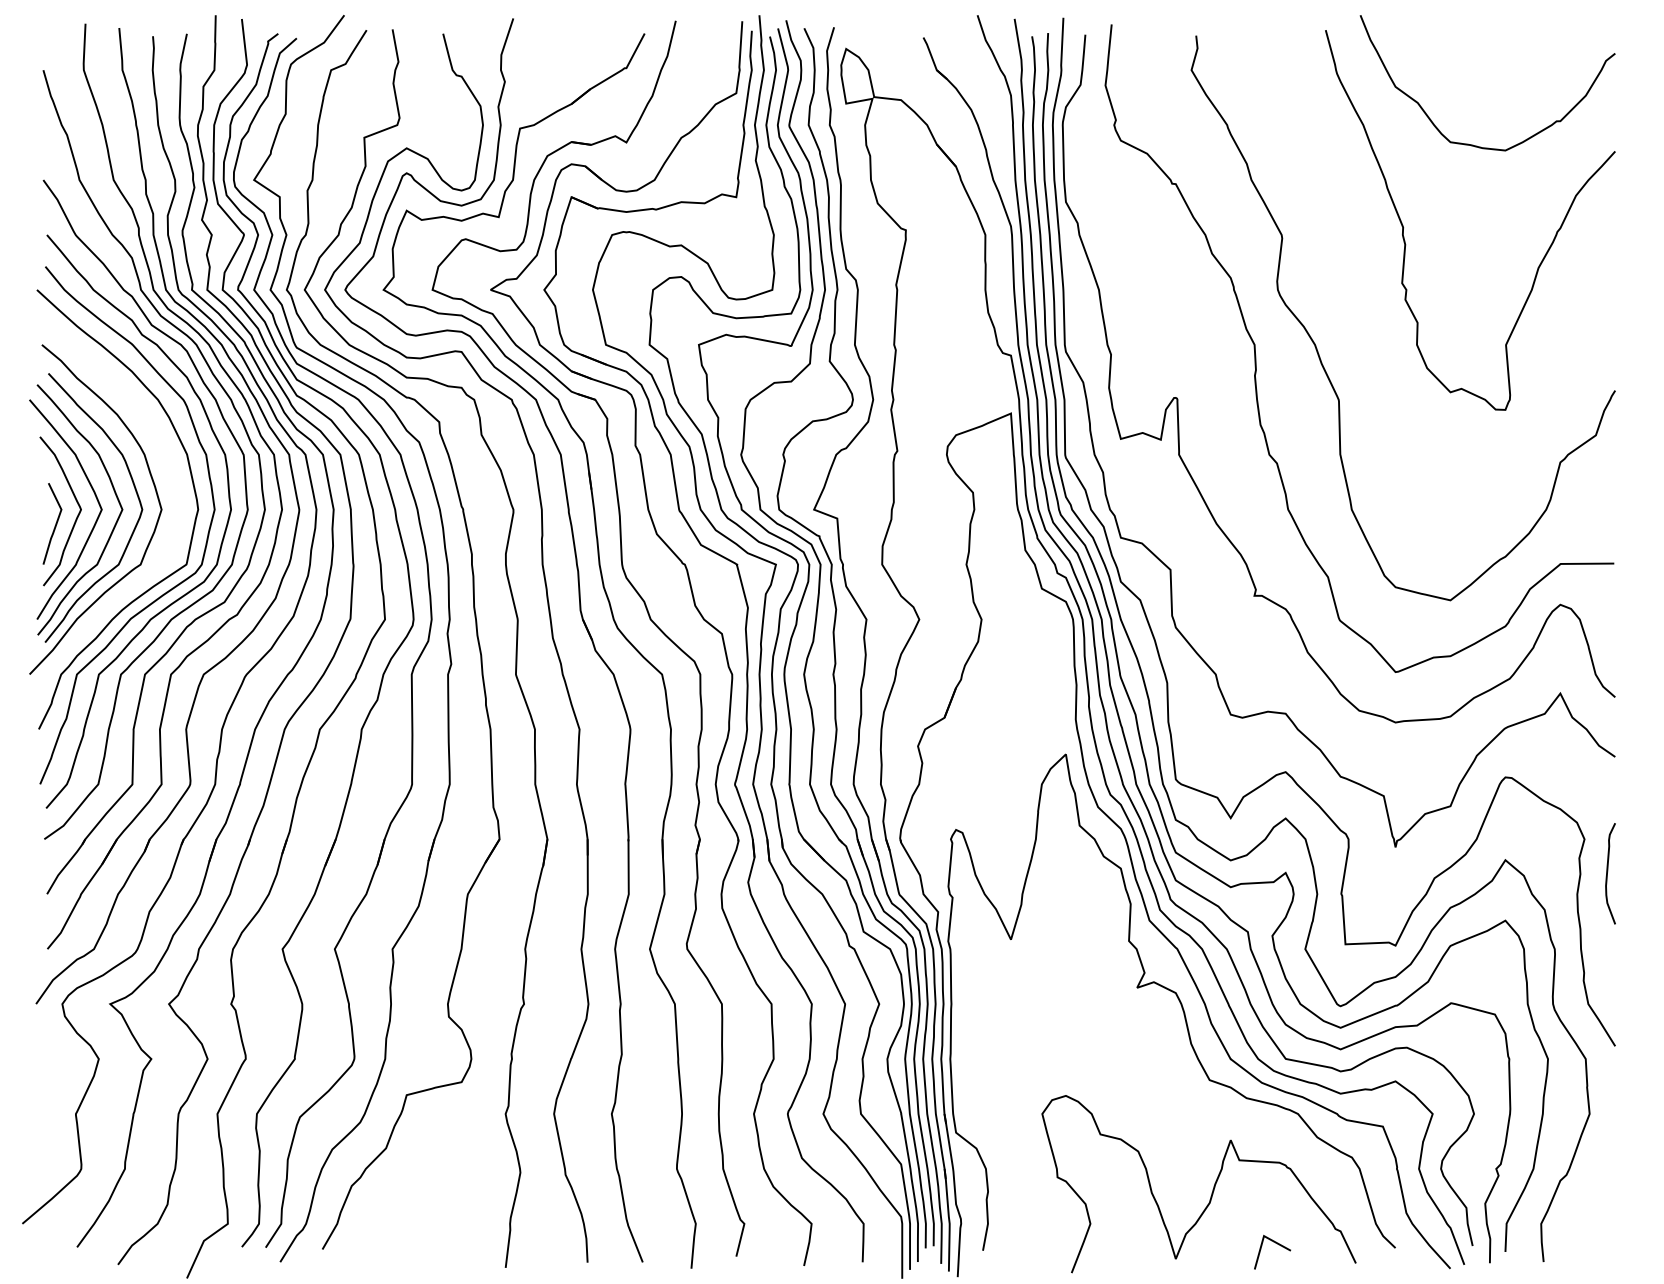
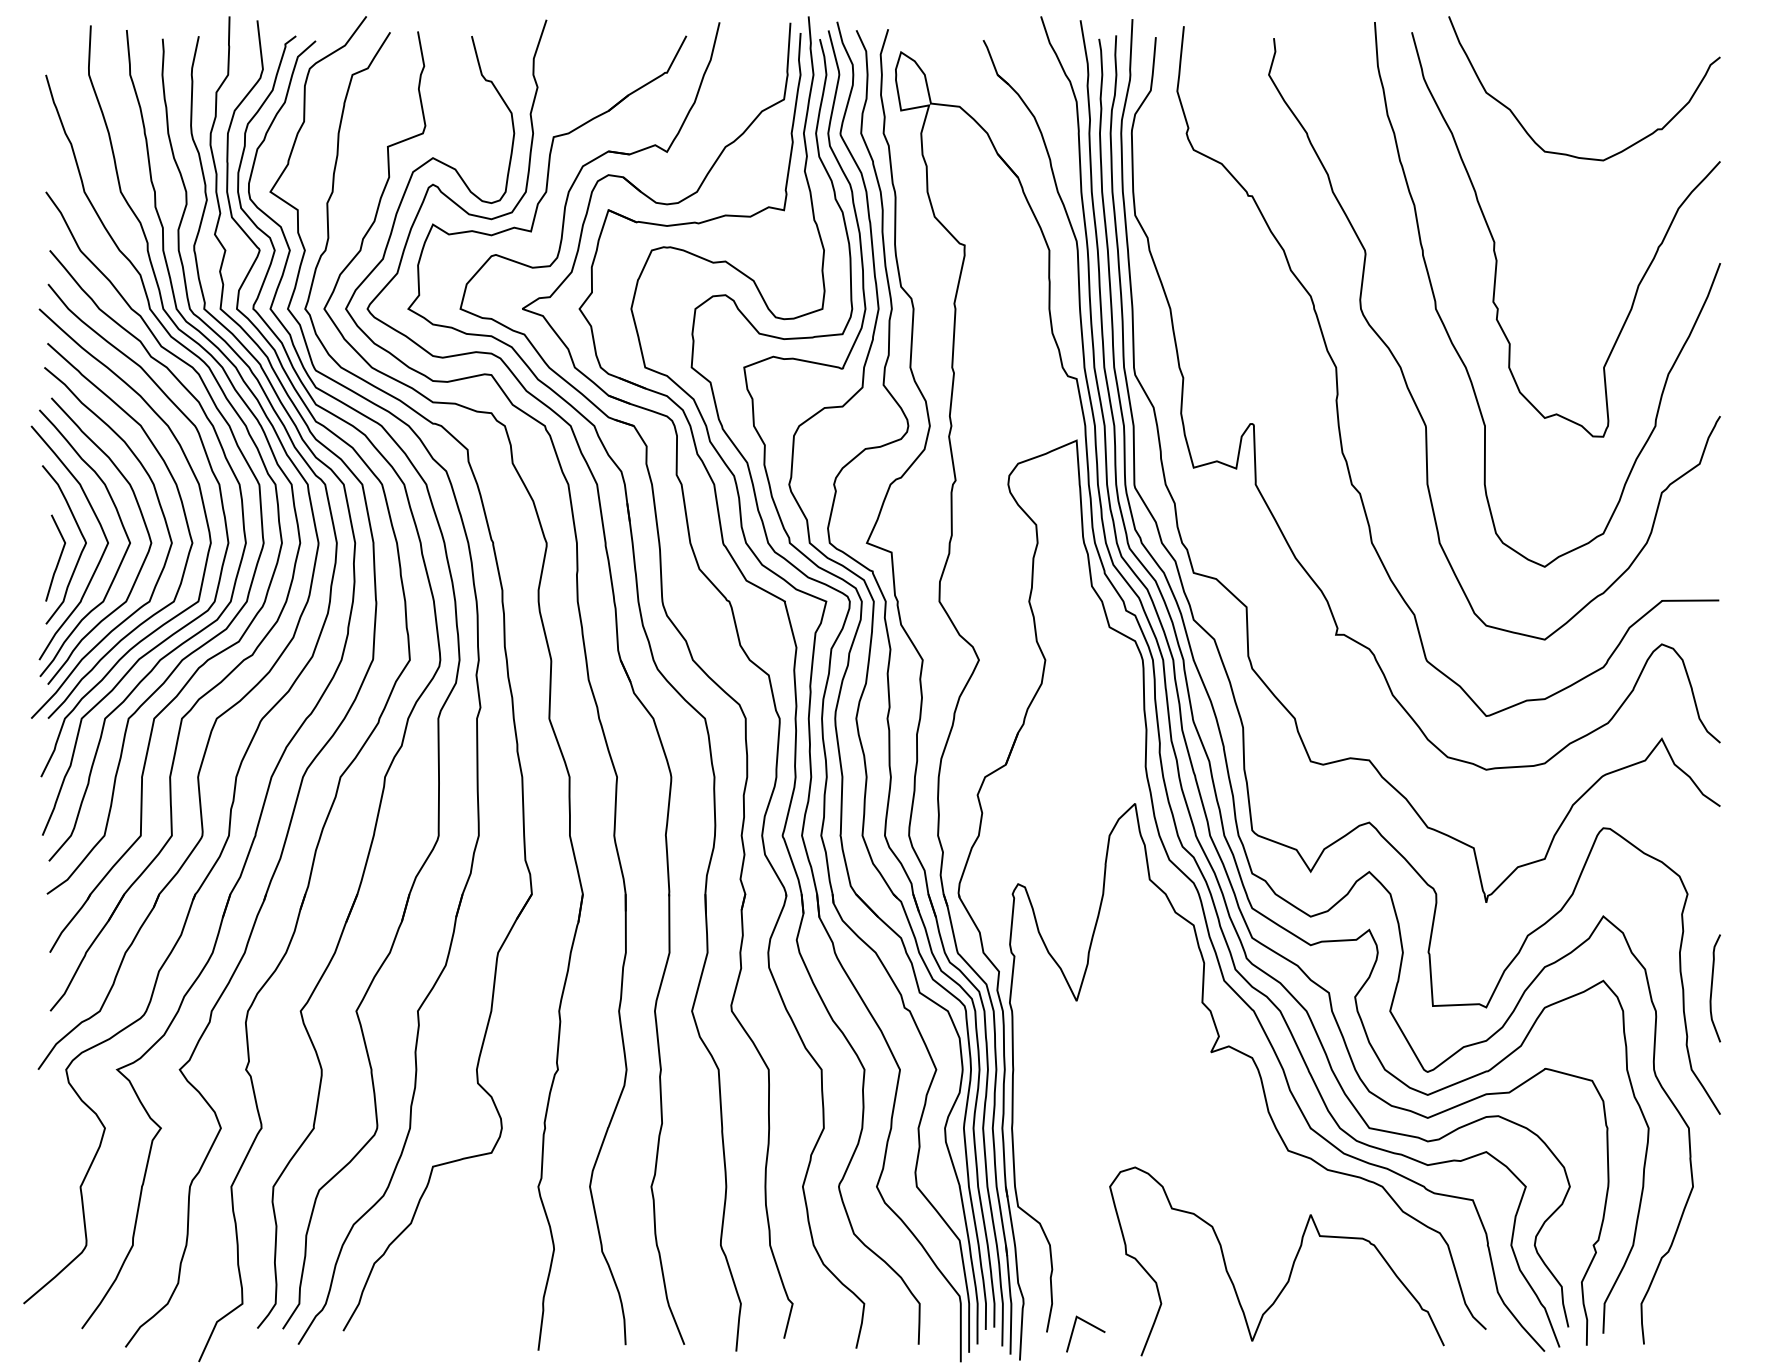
curve: (1368, 328) -> (1457, 350), added
curve: (172, 482) -> (183, 514), added
curve: (1608, 871) -> (1713, 985), moved
line: (1275, 1243) -> (1088, 1324), moved

